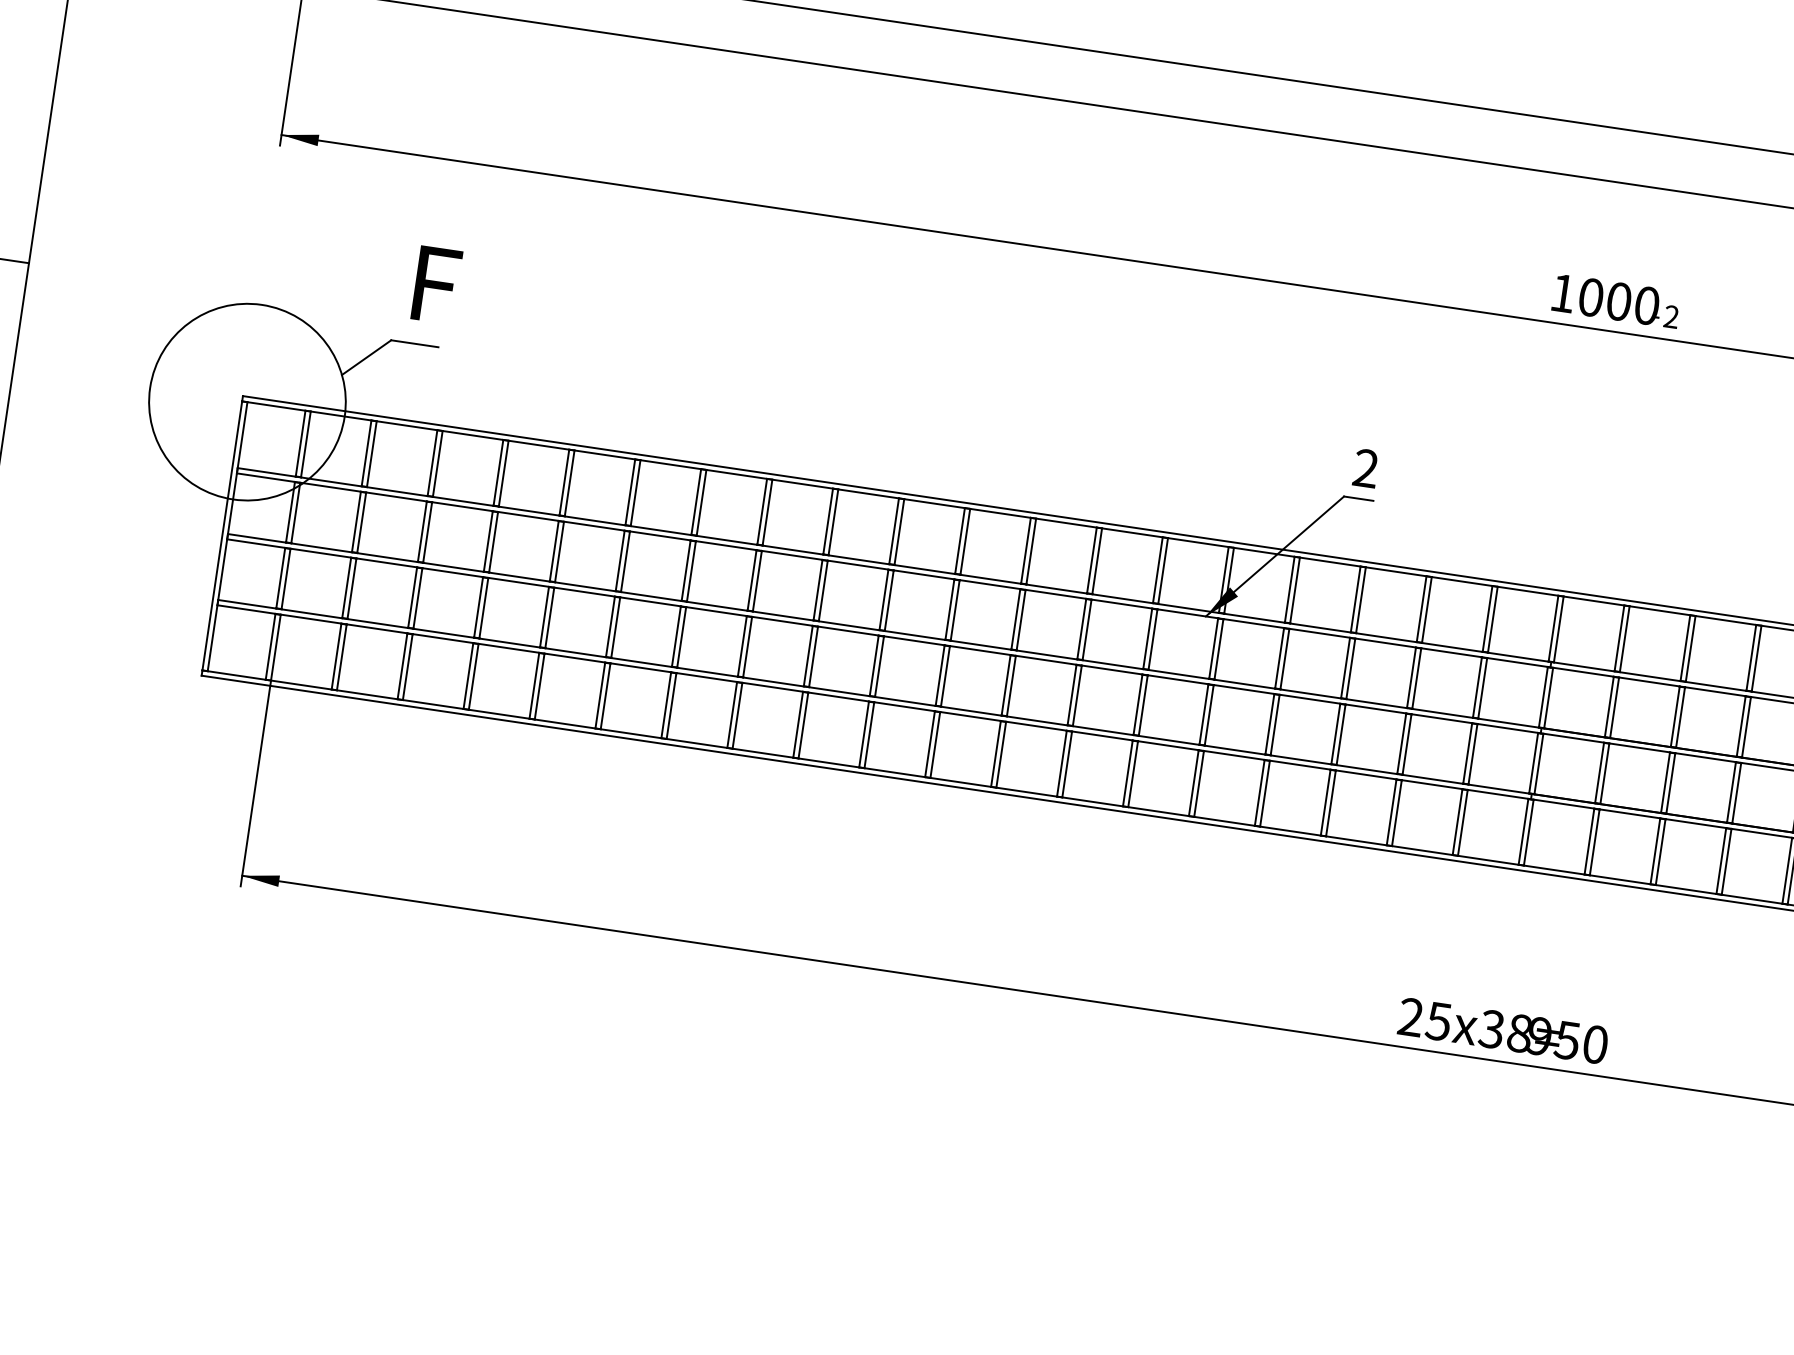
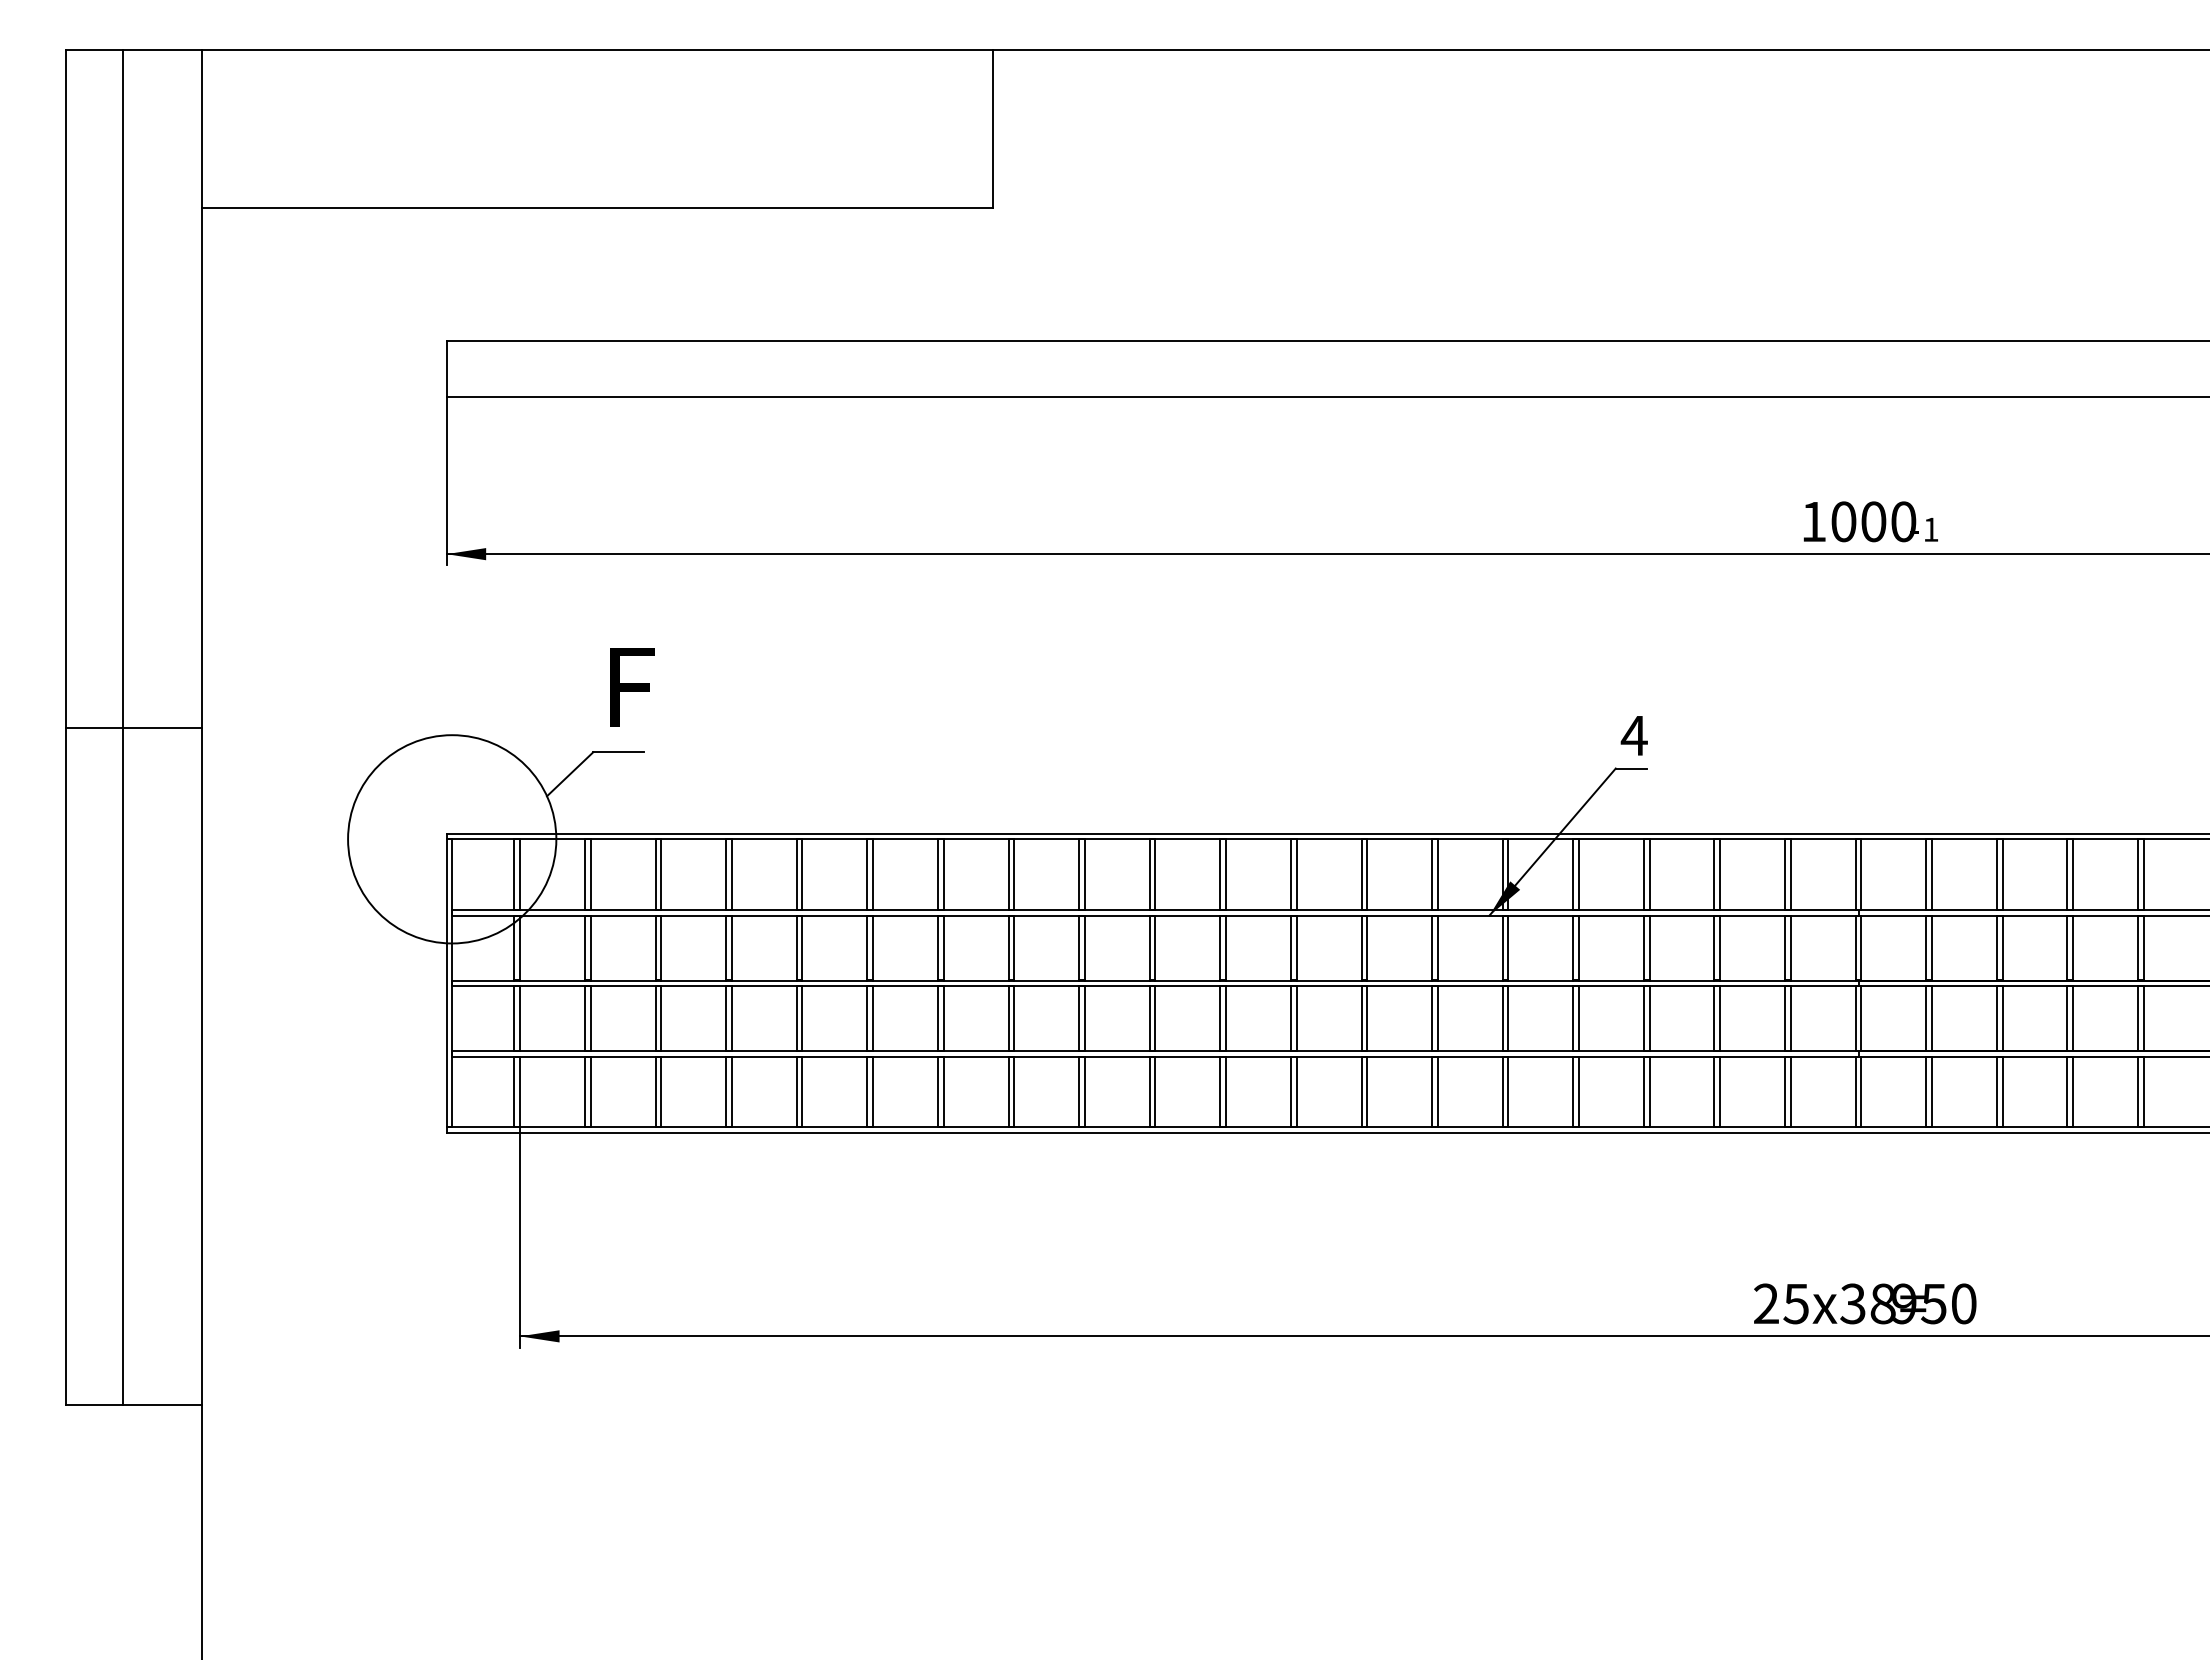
text: (1671, 316) -> (1930, 529), 2 -> 1
text: (1365, 468) -> (1633, 735), 2 -> 4

